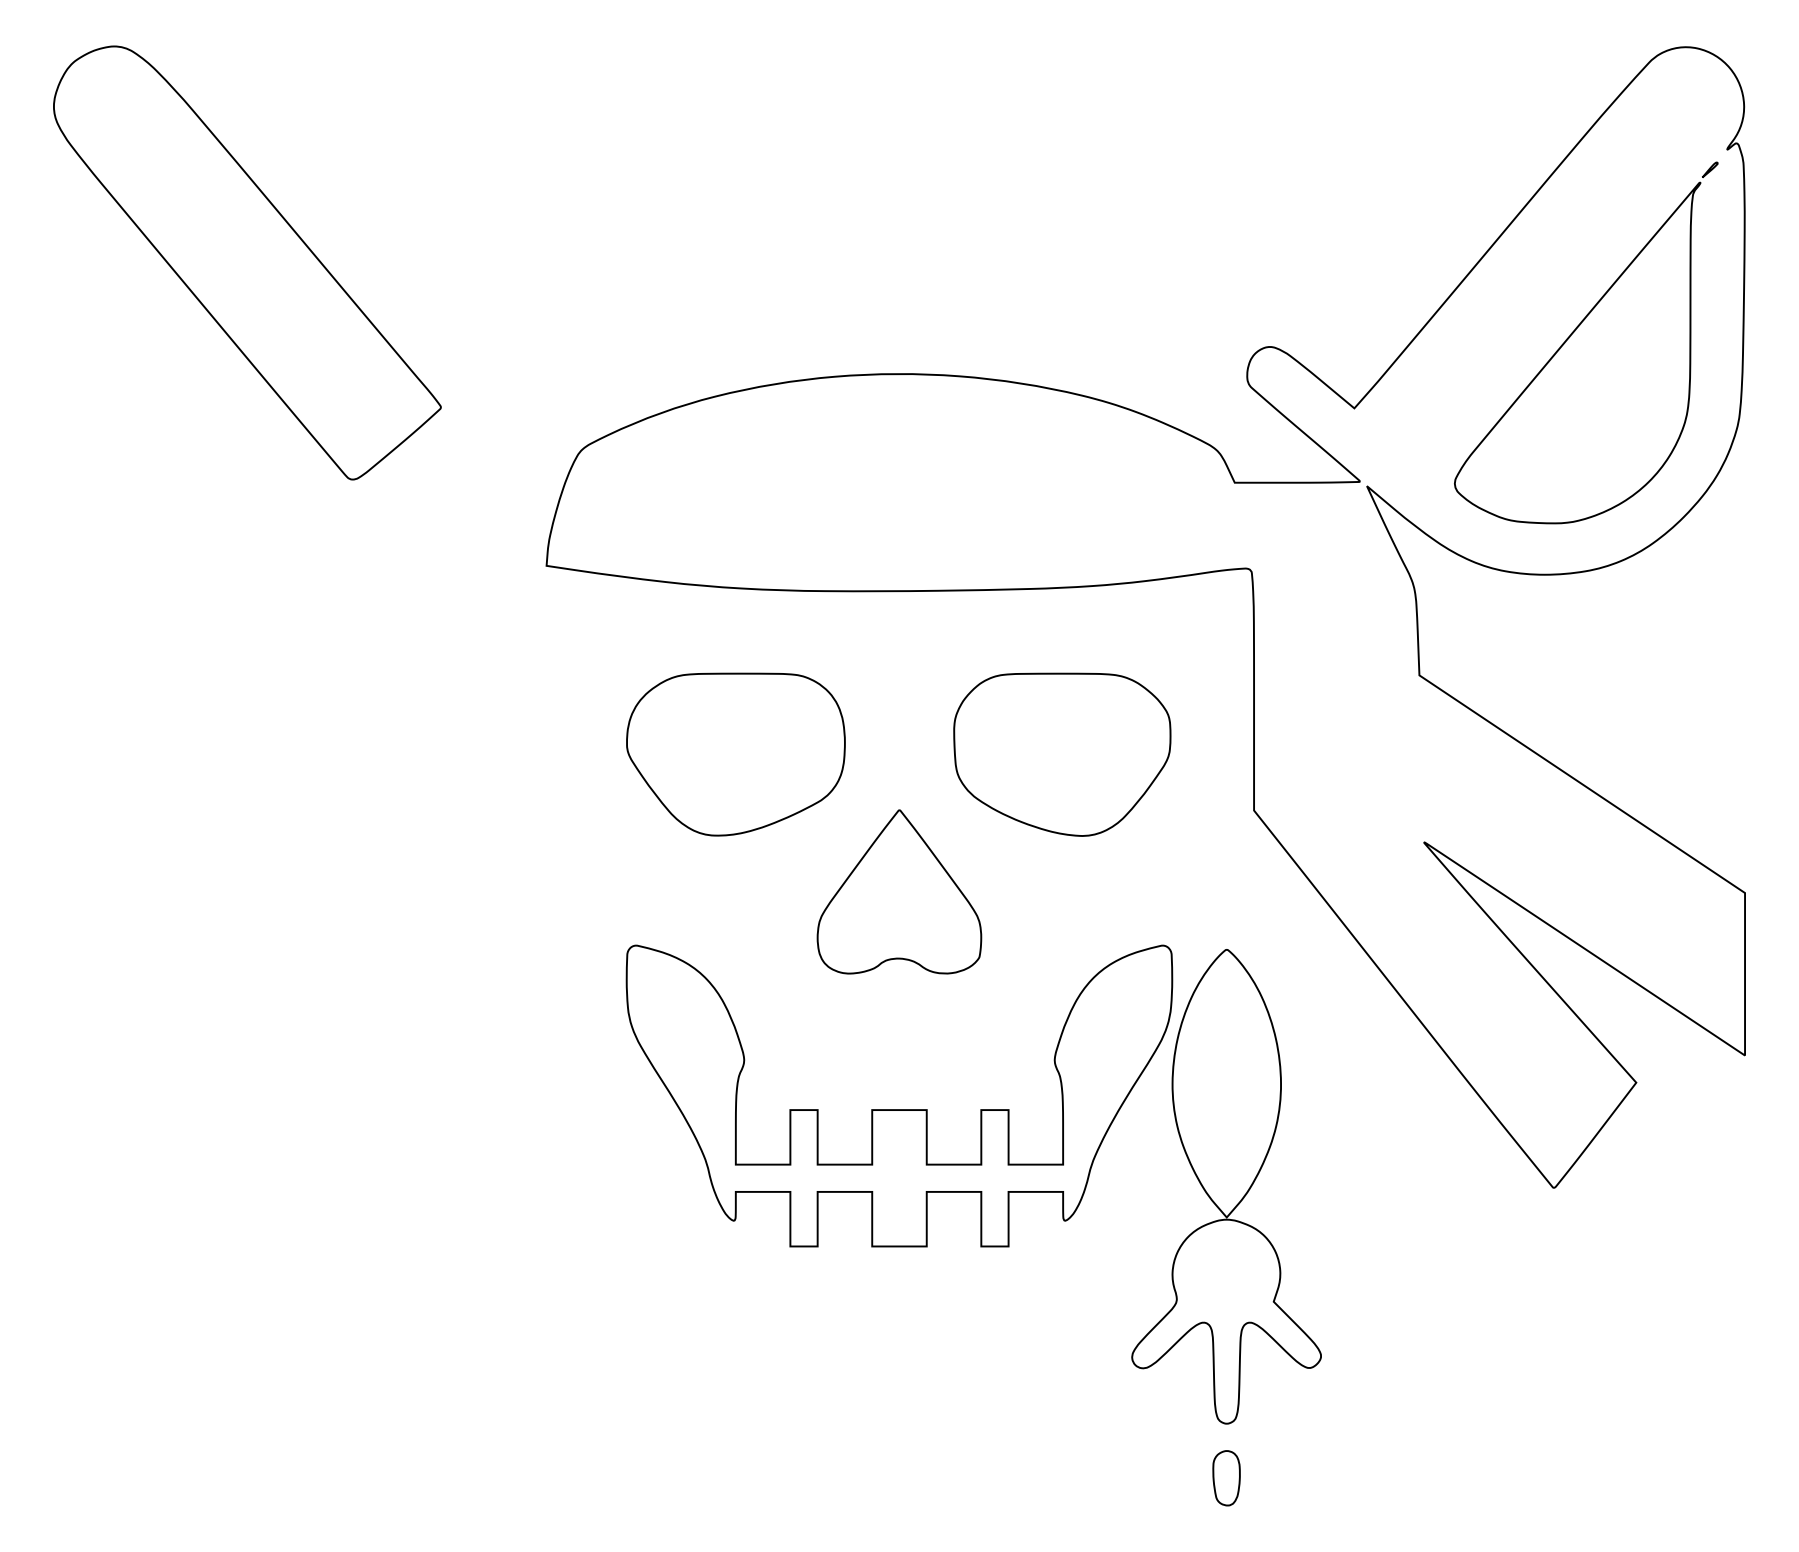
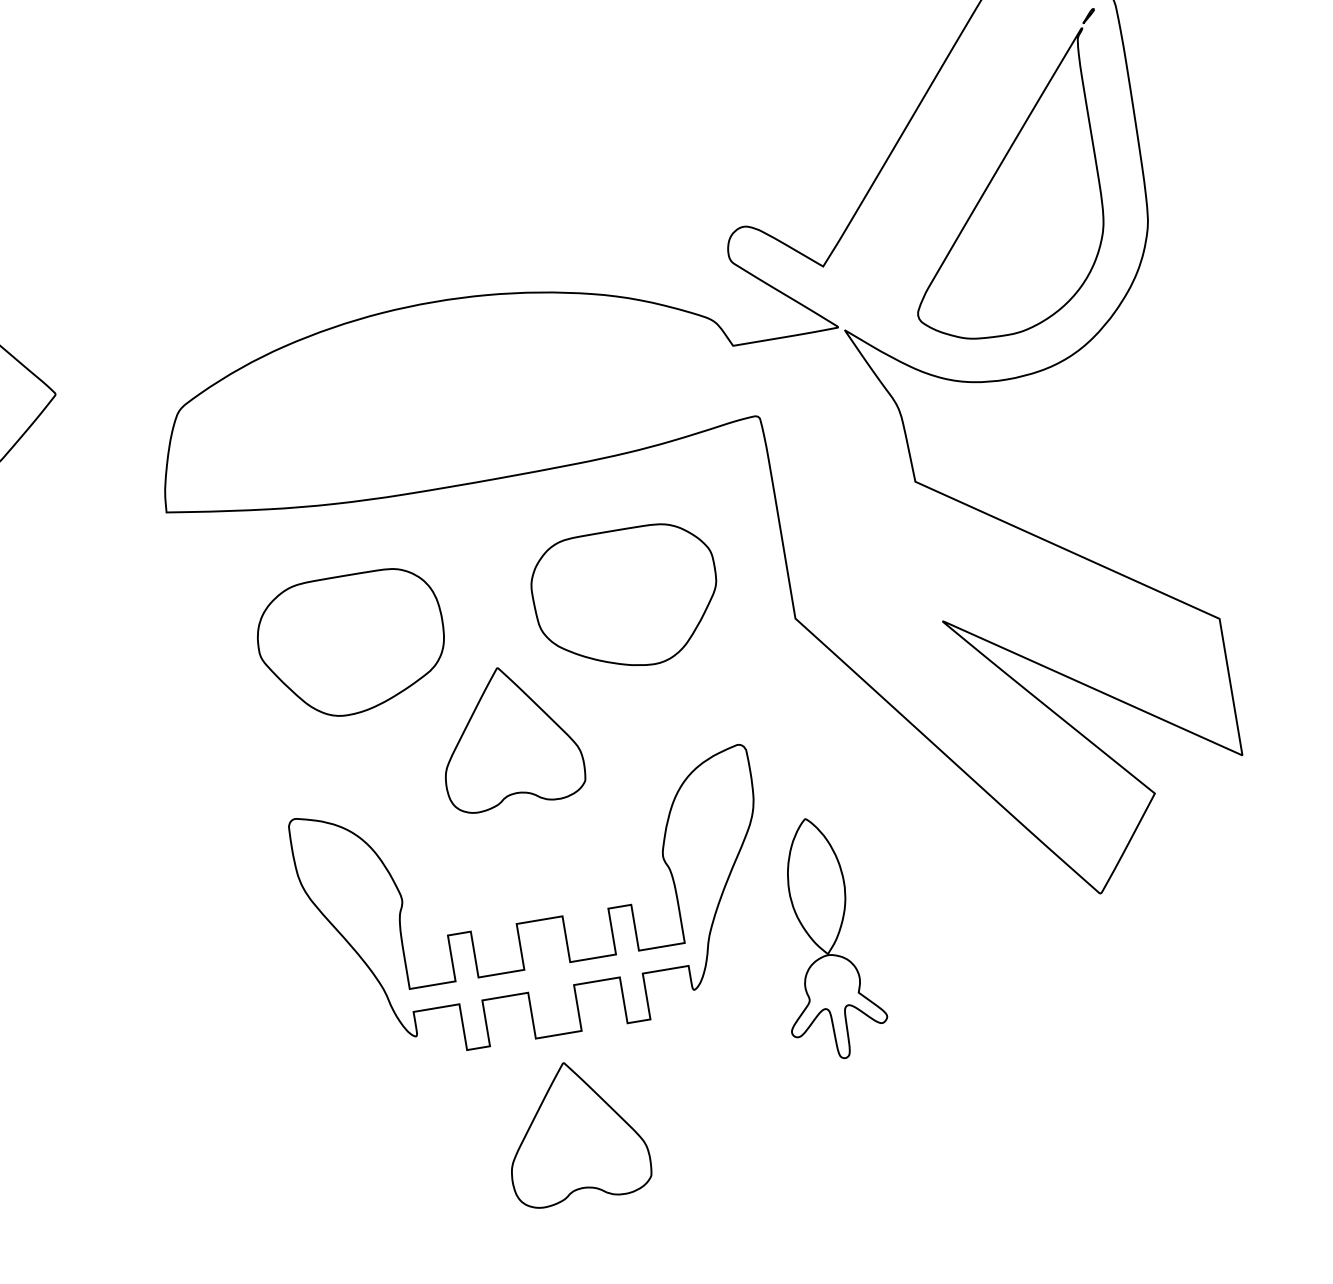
part: (1226, 1186) -> (825, 938), size x0.6
part: (899, 1361) -> (574, 1131), added
part: (1226, 1478) -> (866, 1183), removed

